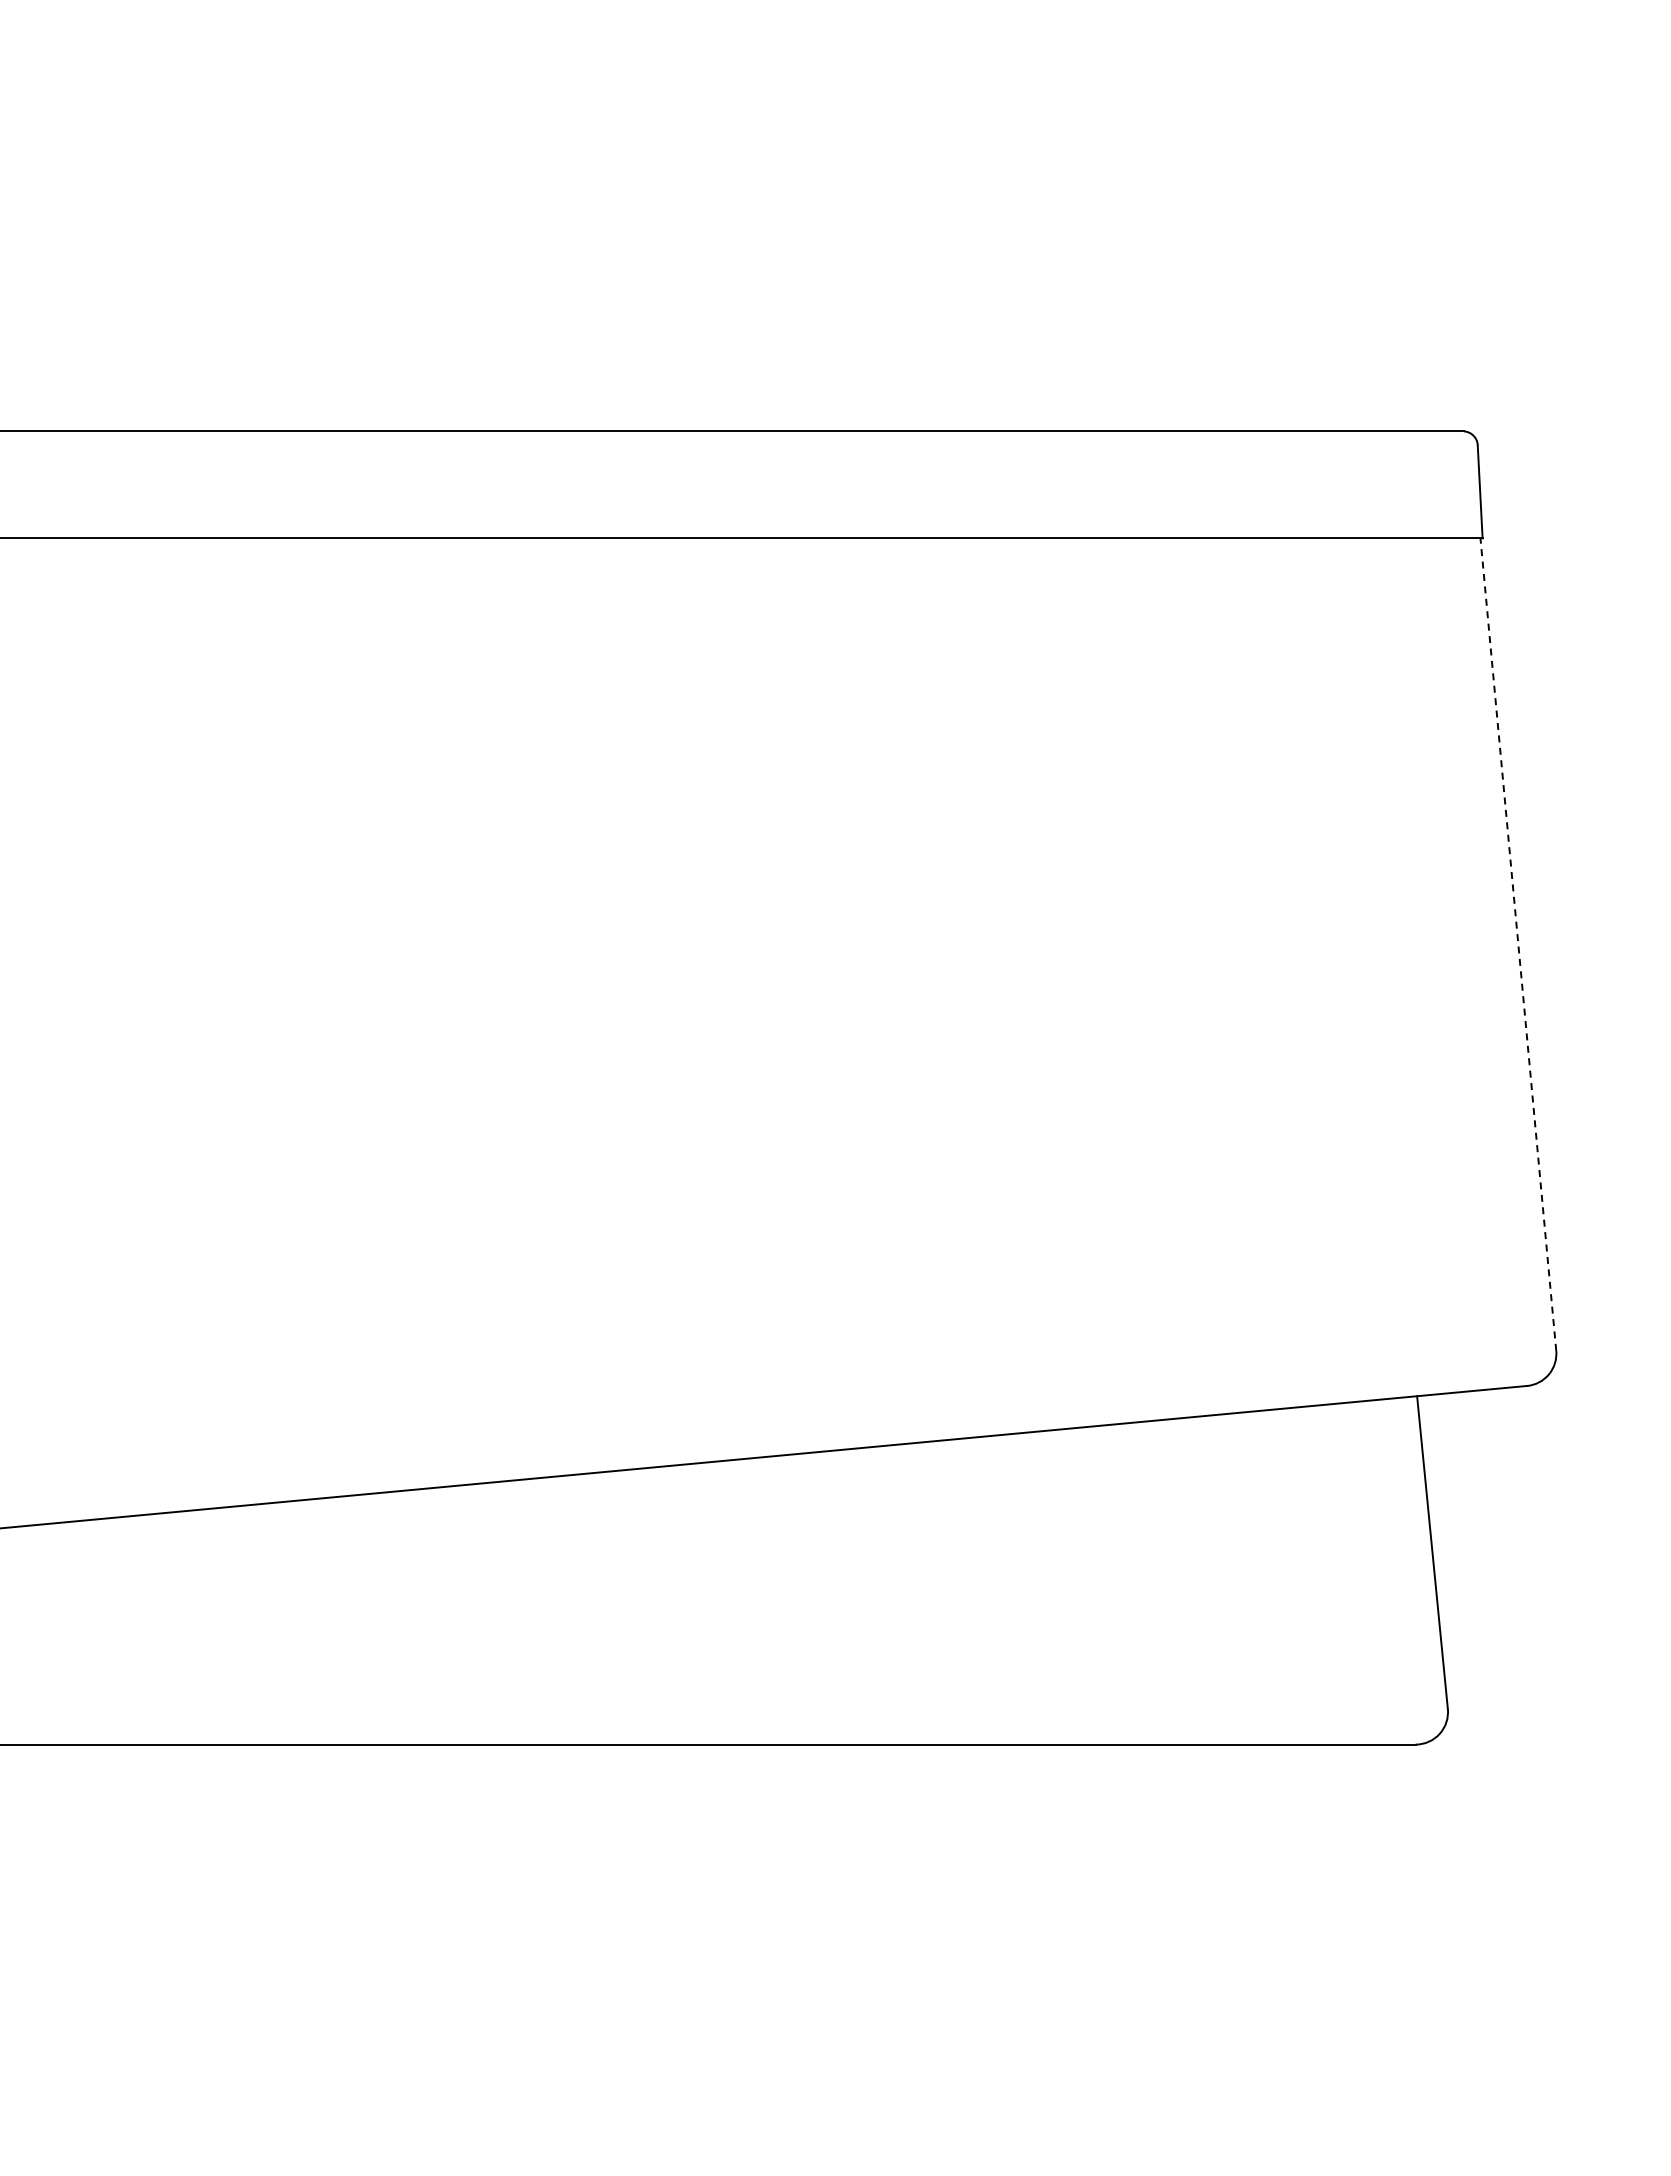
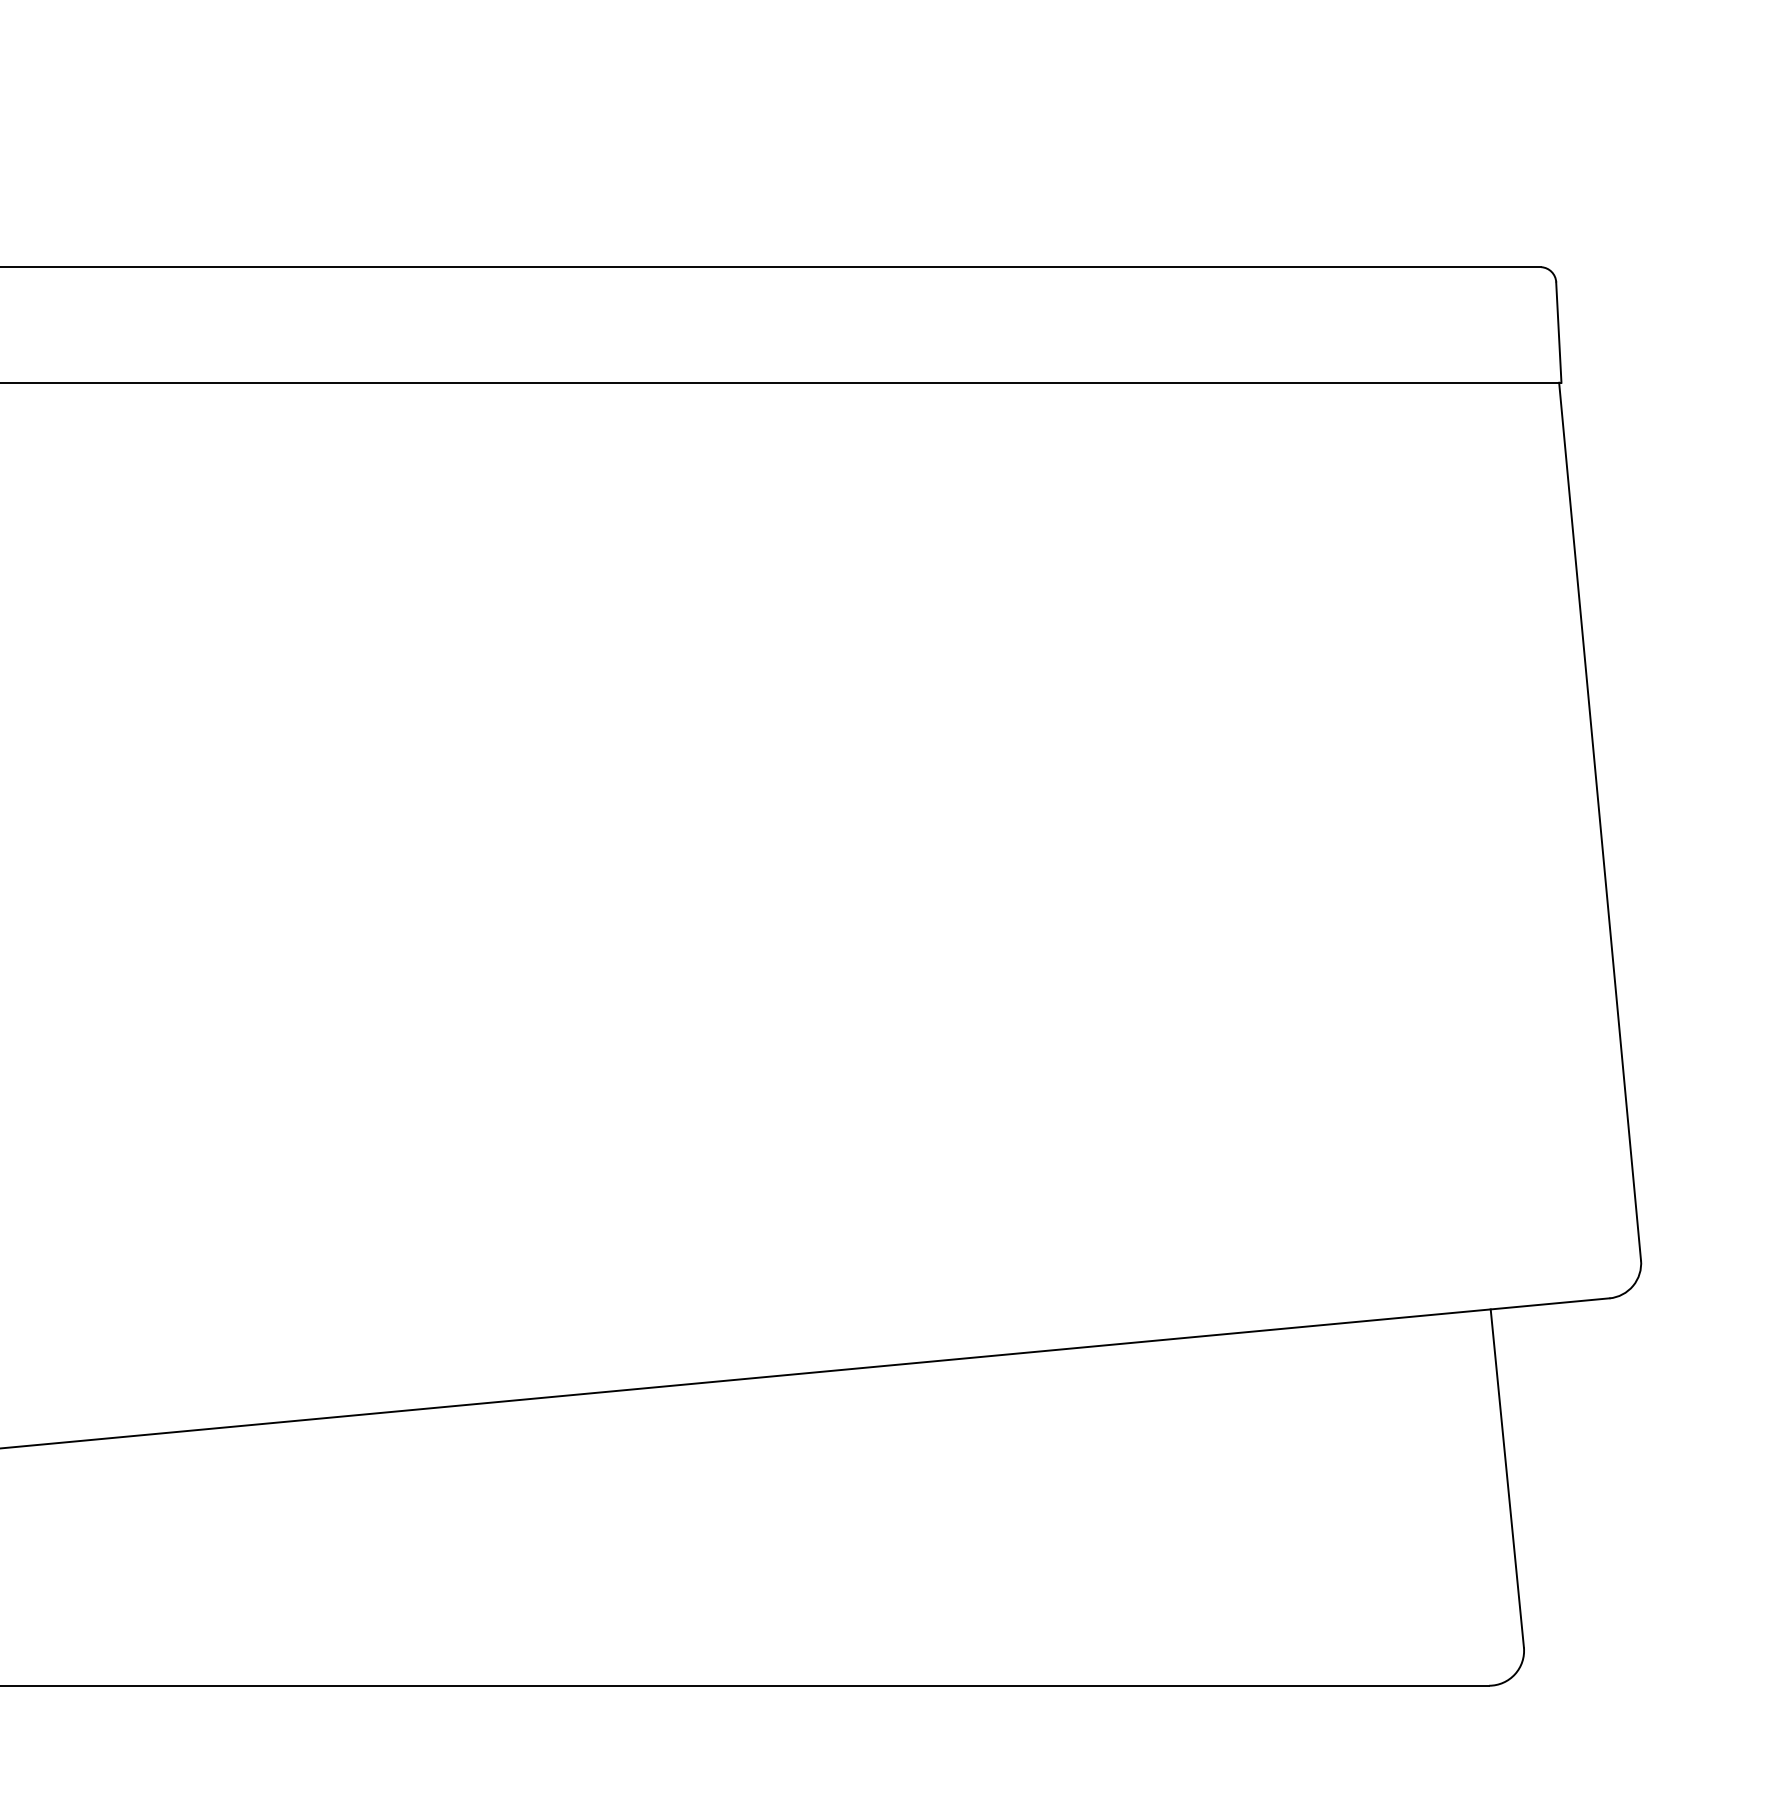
line: (1518, 944) -> (1600, 821), dashed -> solid

